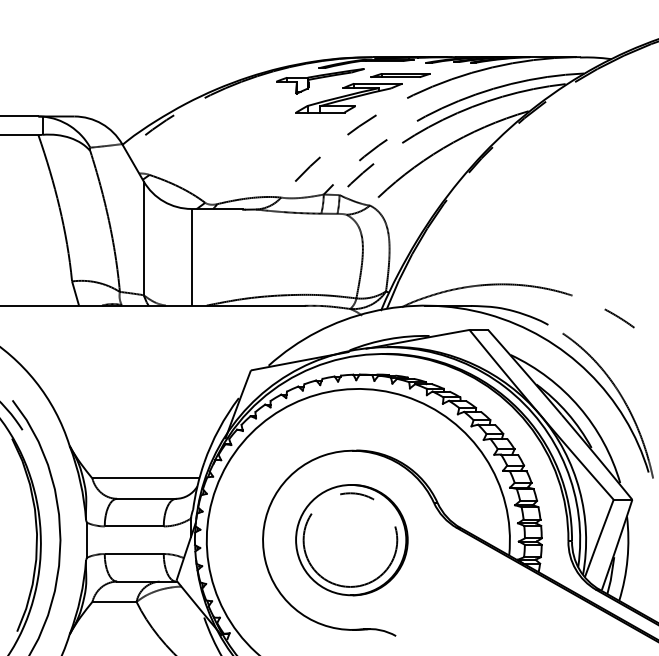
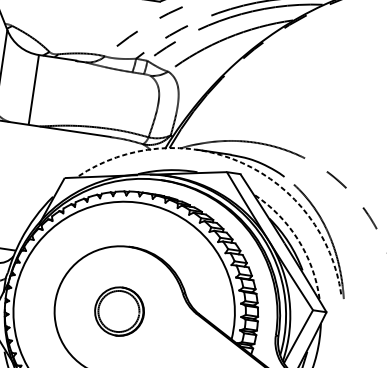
arc: (488, 314) -> (242, 163), solid -> dashed
arc: (579, 407) -> (298, 239), solid -> dashed
part: (351, 540) -> (119, 311), size x0.6

